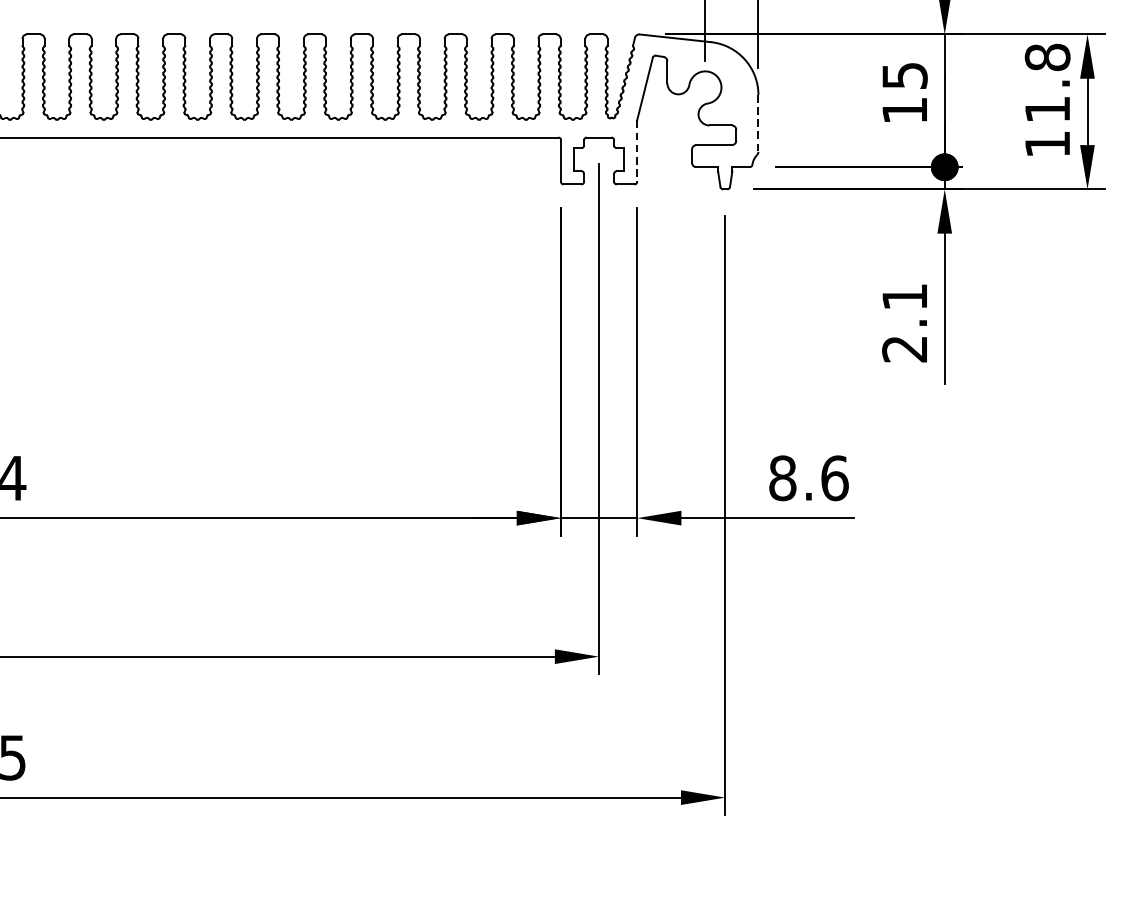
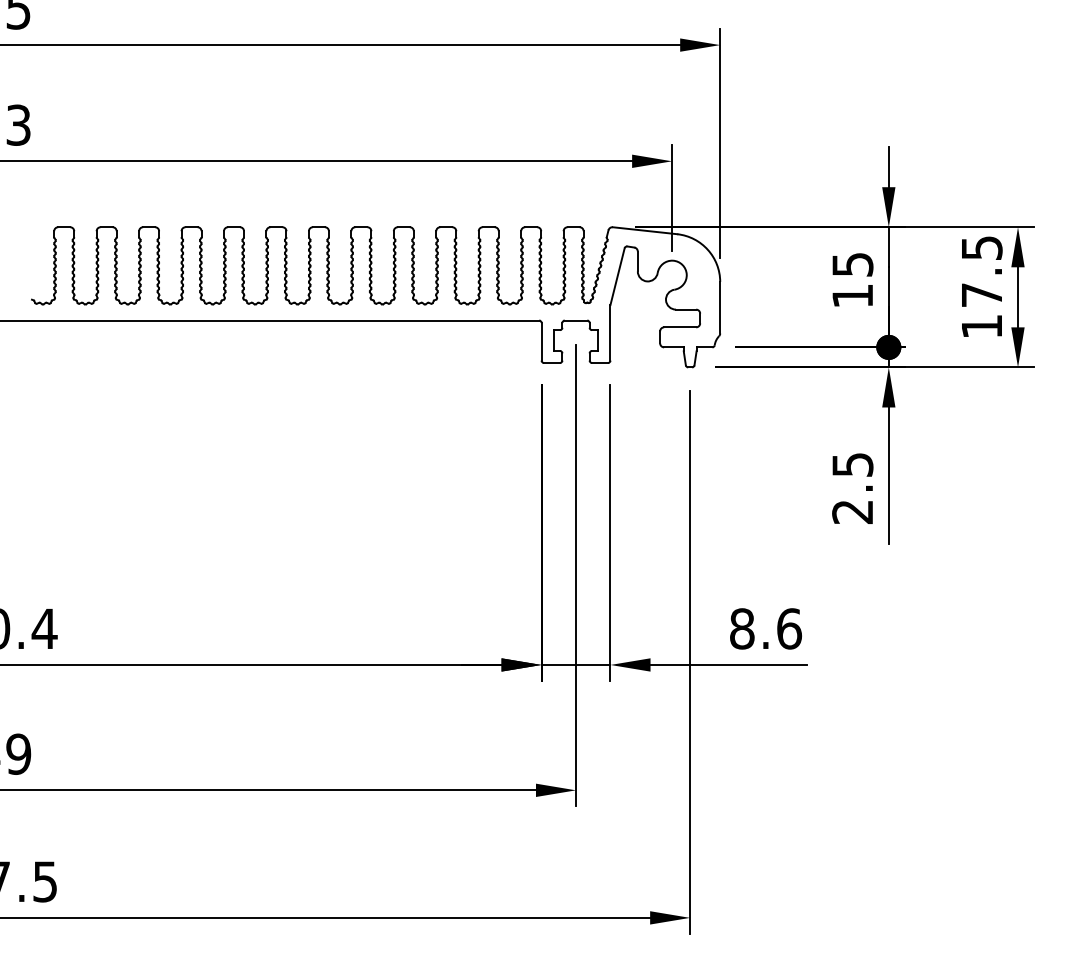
text: (1047, 82) -> (981, 270), 11.8 -> 17.5
line: (758, 123) -> (720, 307), dashed -> solid
line: (637, 150) -> (610, 332), dashed -> solid
text: (904, 296) -> (852, 464), 2.1 -> 2.5

